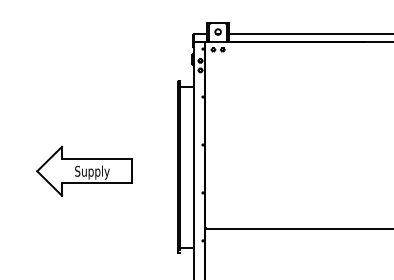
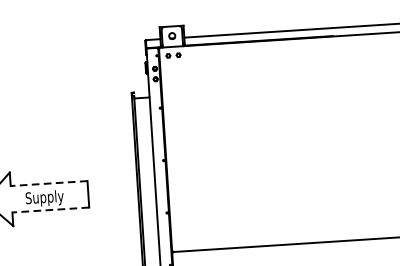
line: (96, 159) -> (48, 183), solid -> dashed
line: (96, 183) -> (50, 210), solid -> dashed

